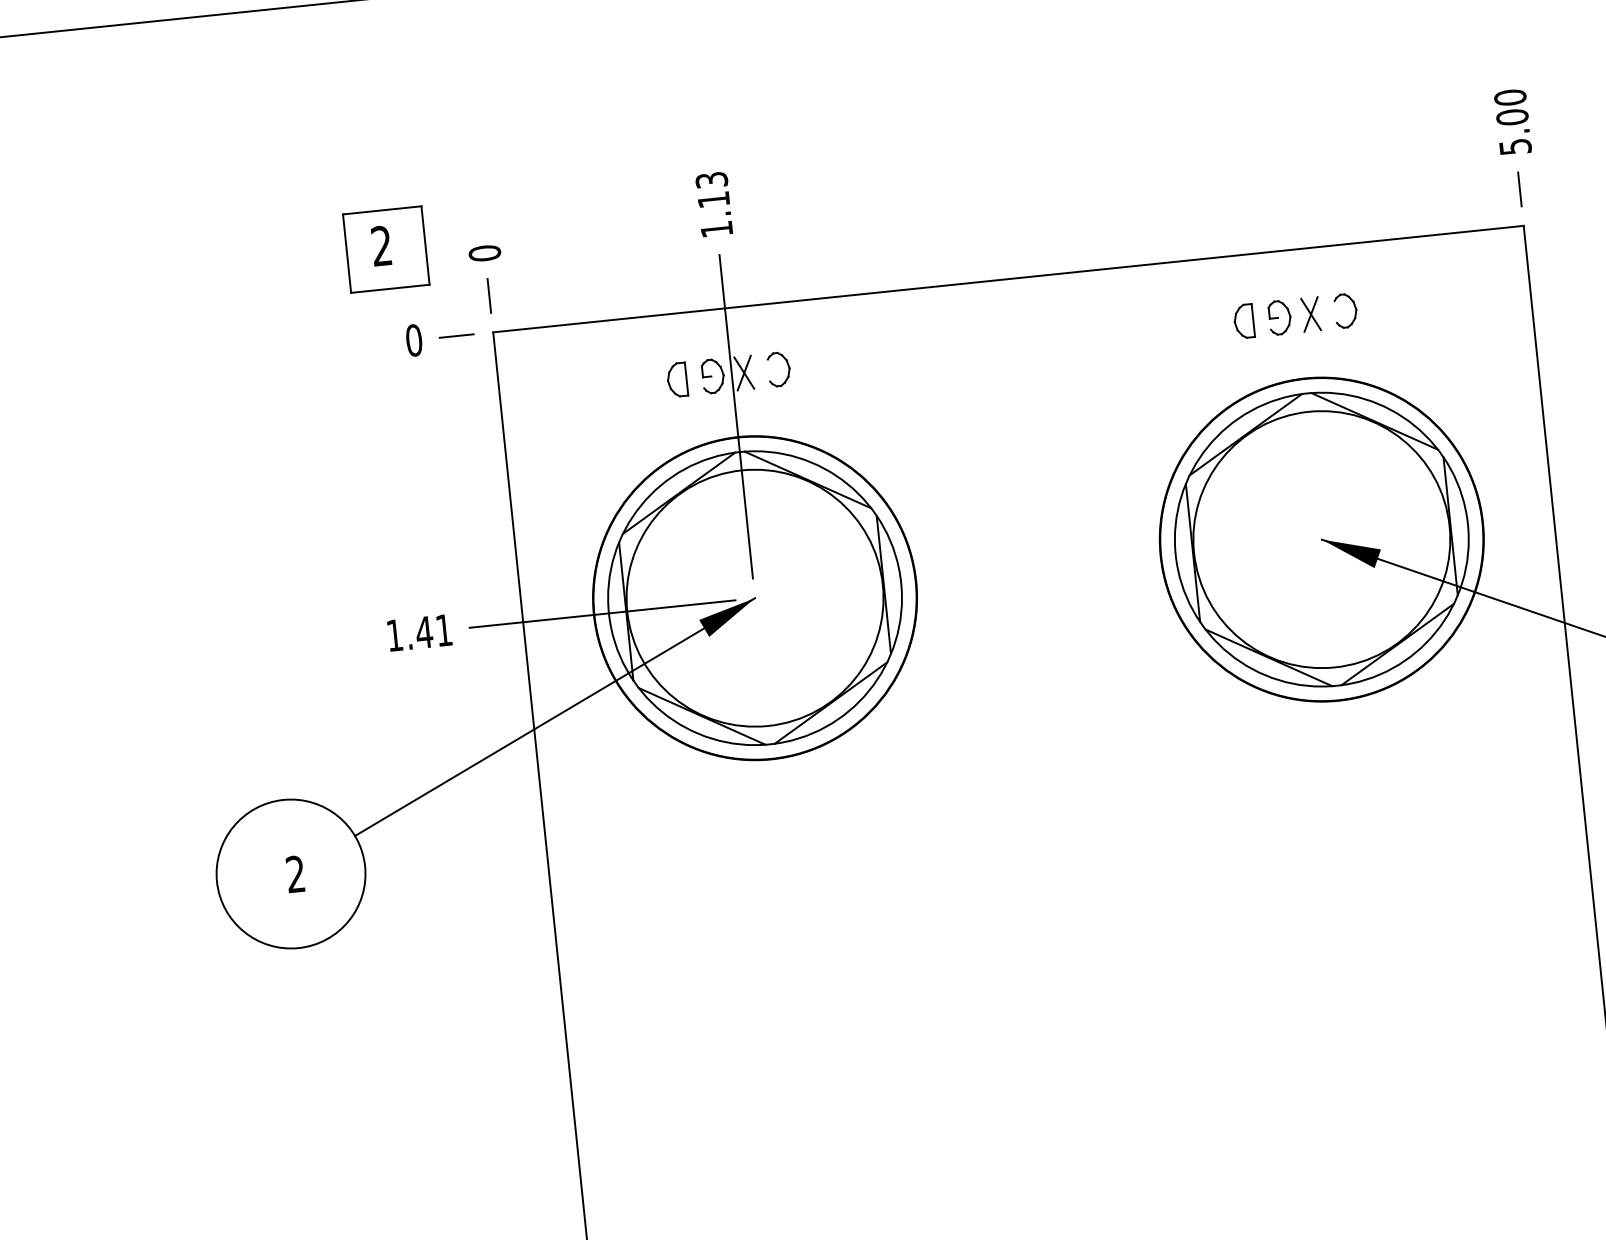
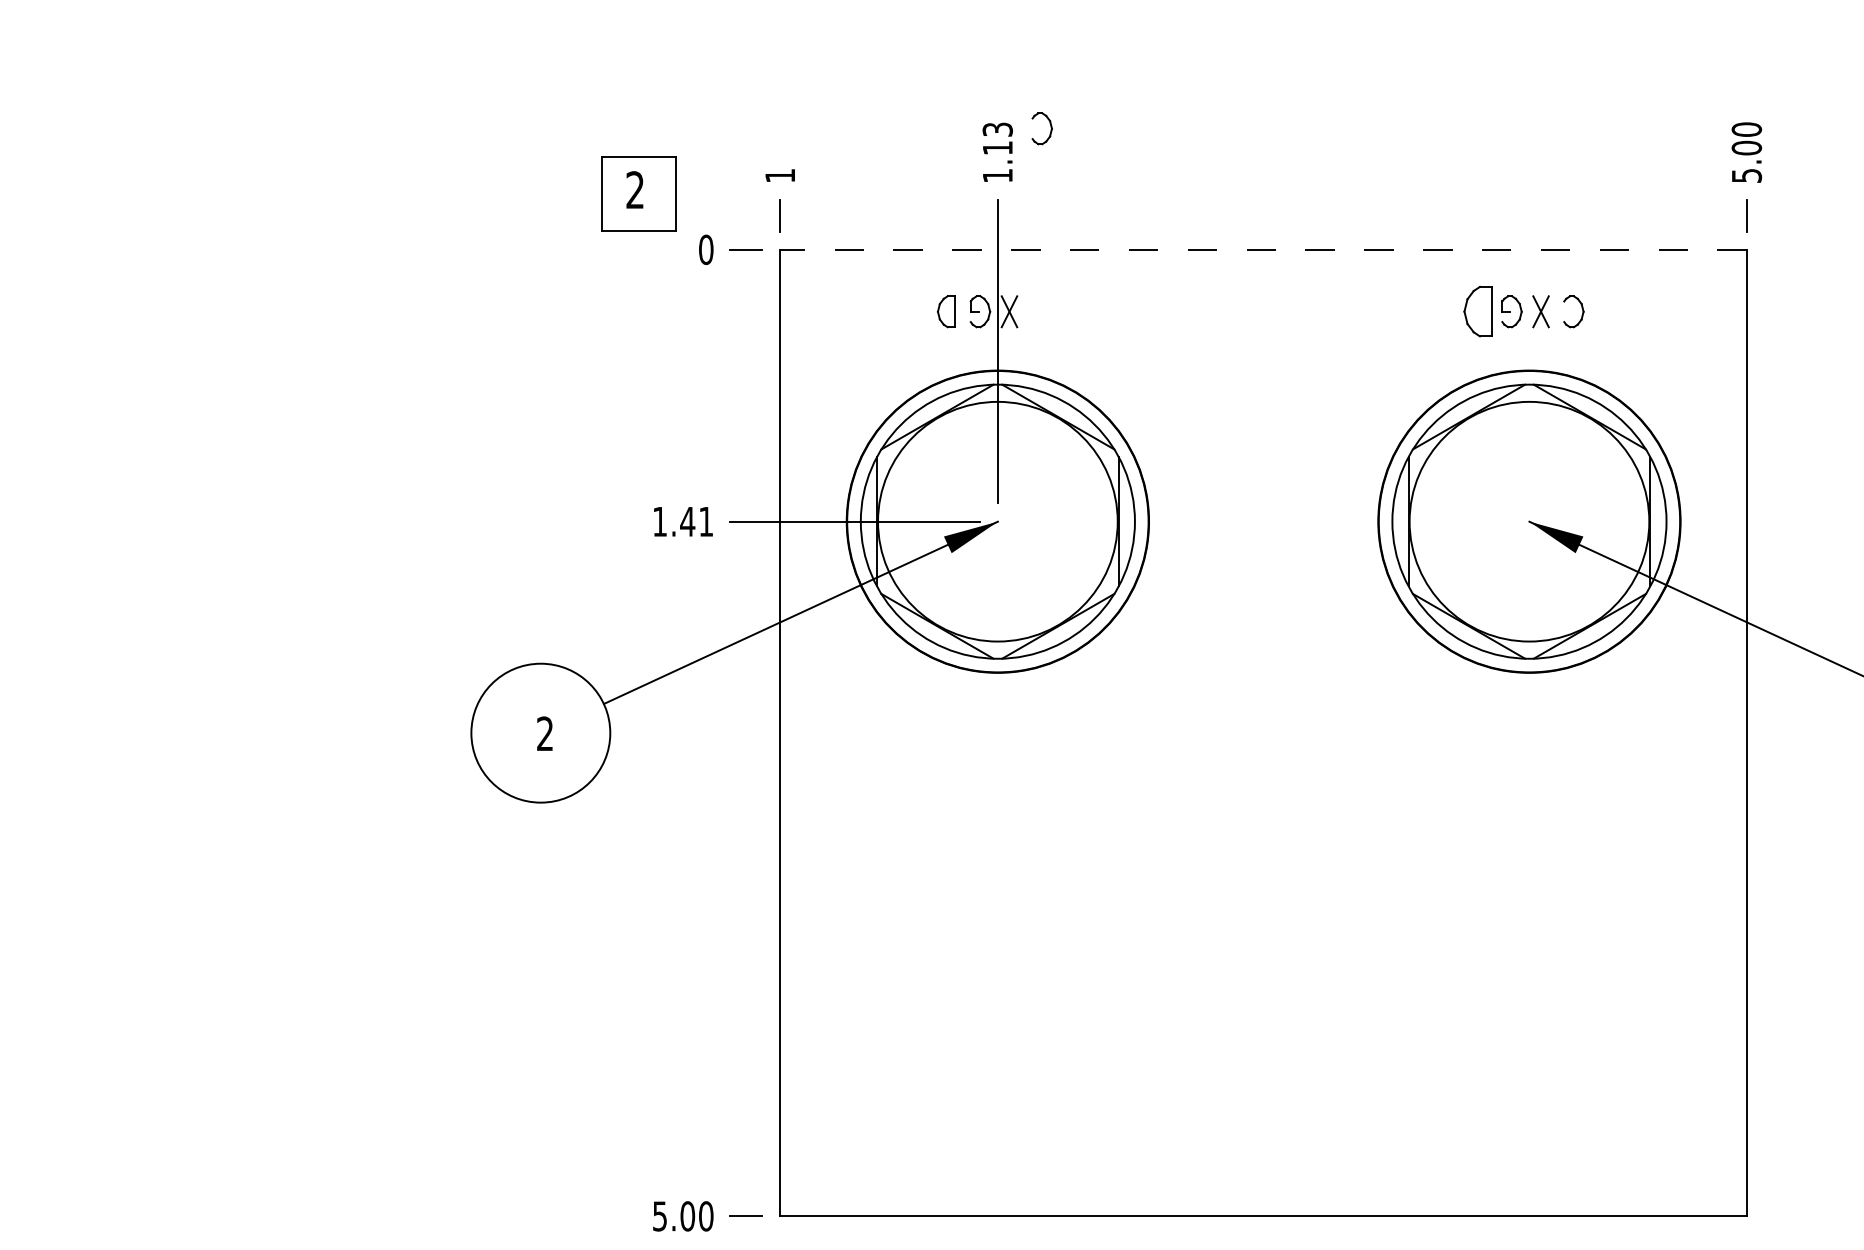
part: (385, 249) -> (638, 193), moved
text: (485, 253) -> (780, 175), 0 -> 1
line: (1008, 278) -> (1263, 249), solid -> dashed
part: (1243, 321) -> (1477, 311), size x1.6
part: (787, 367) -> (1050, 127), moved

